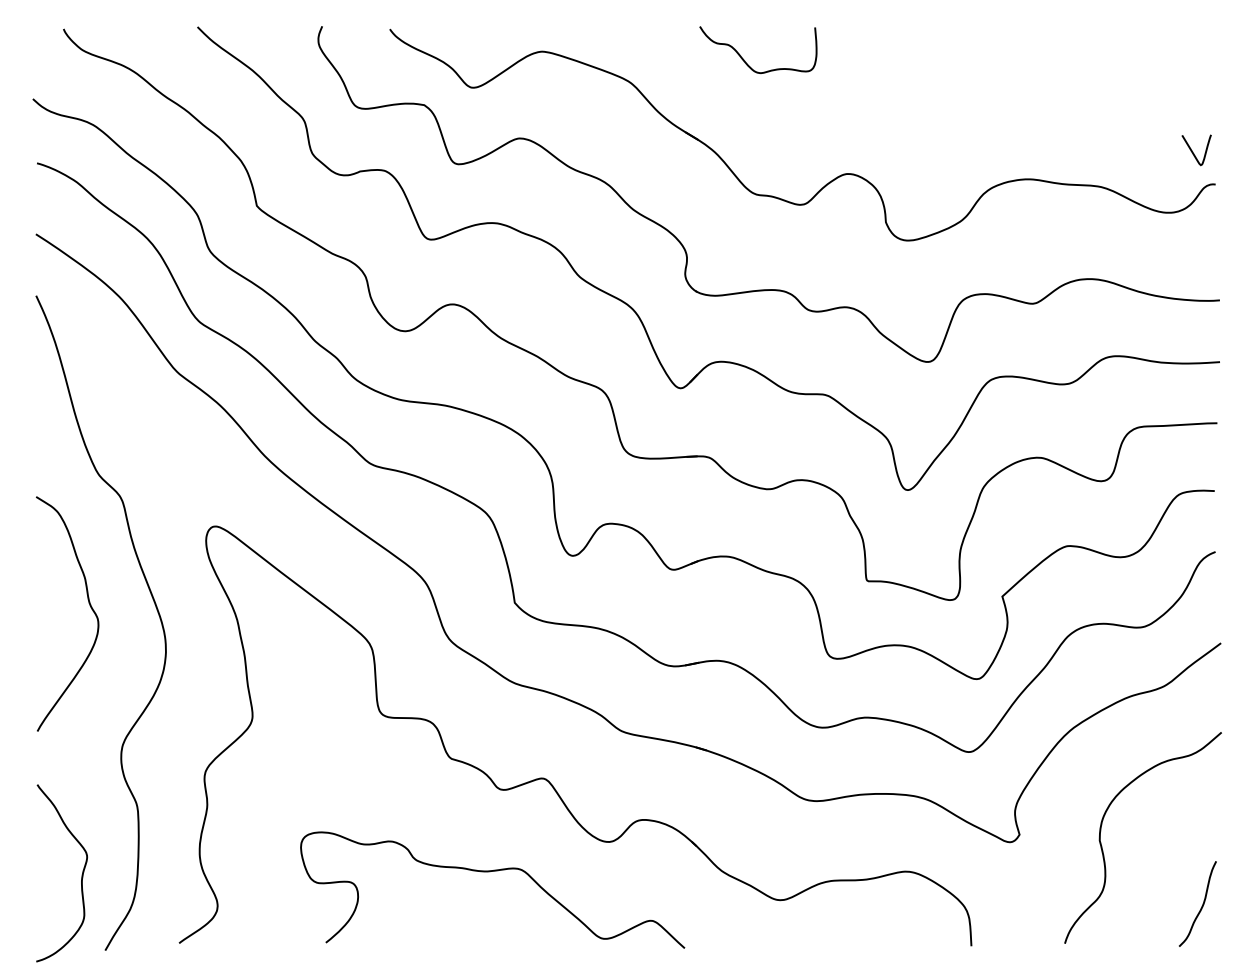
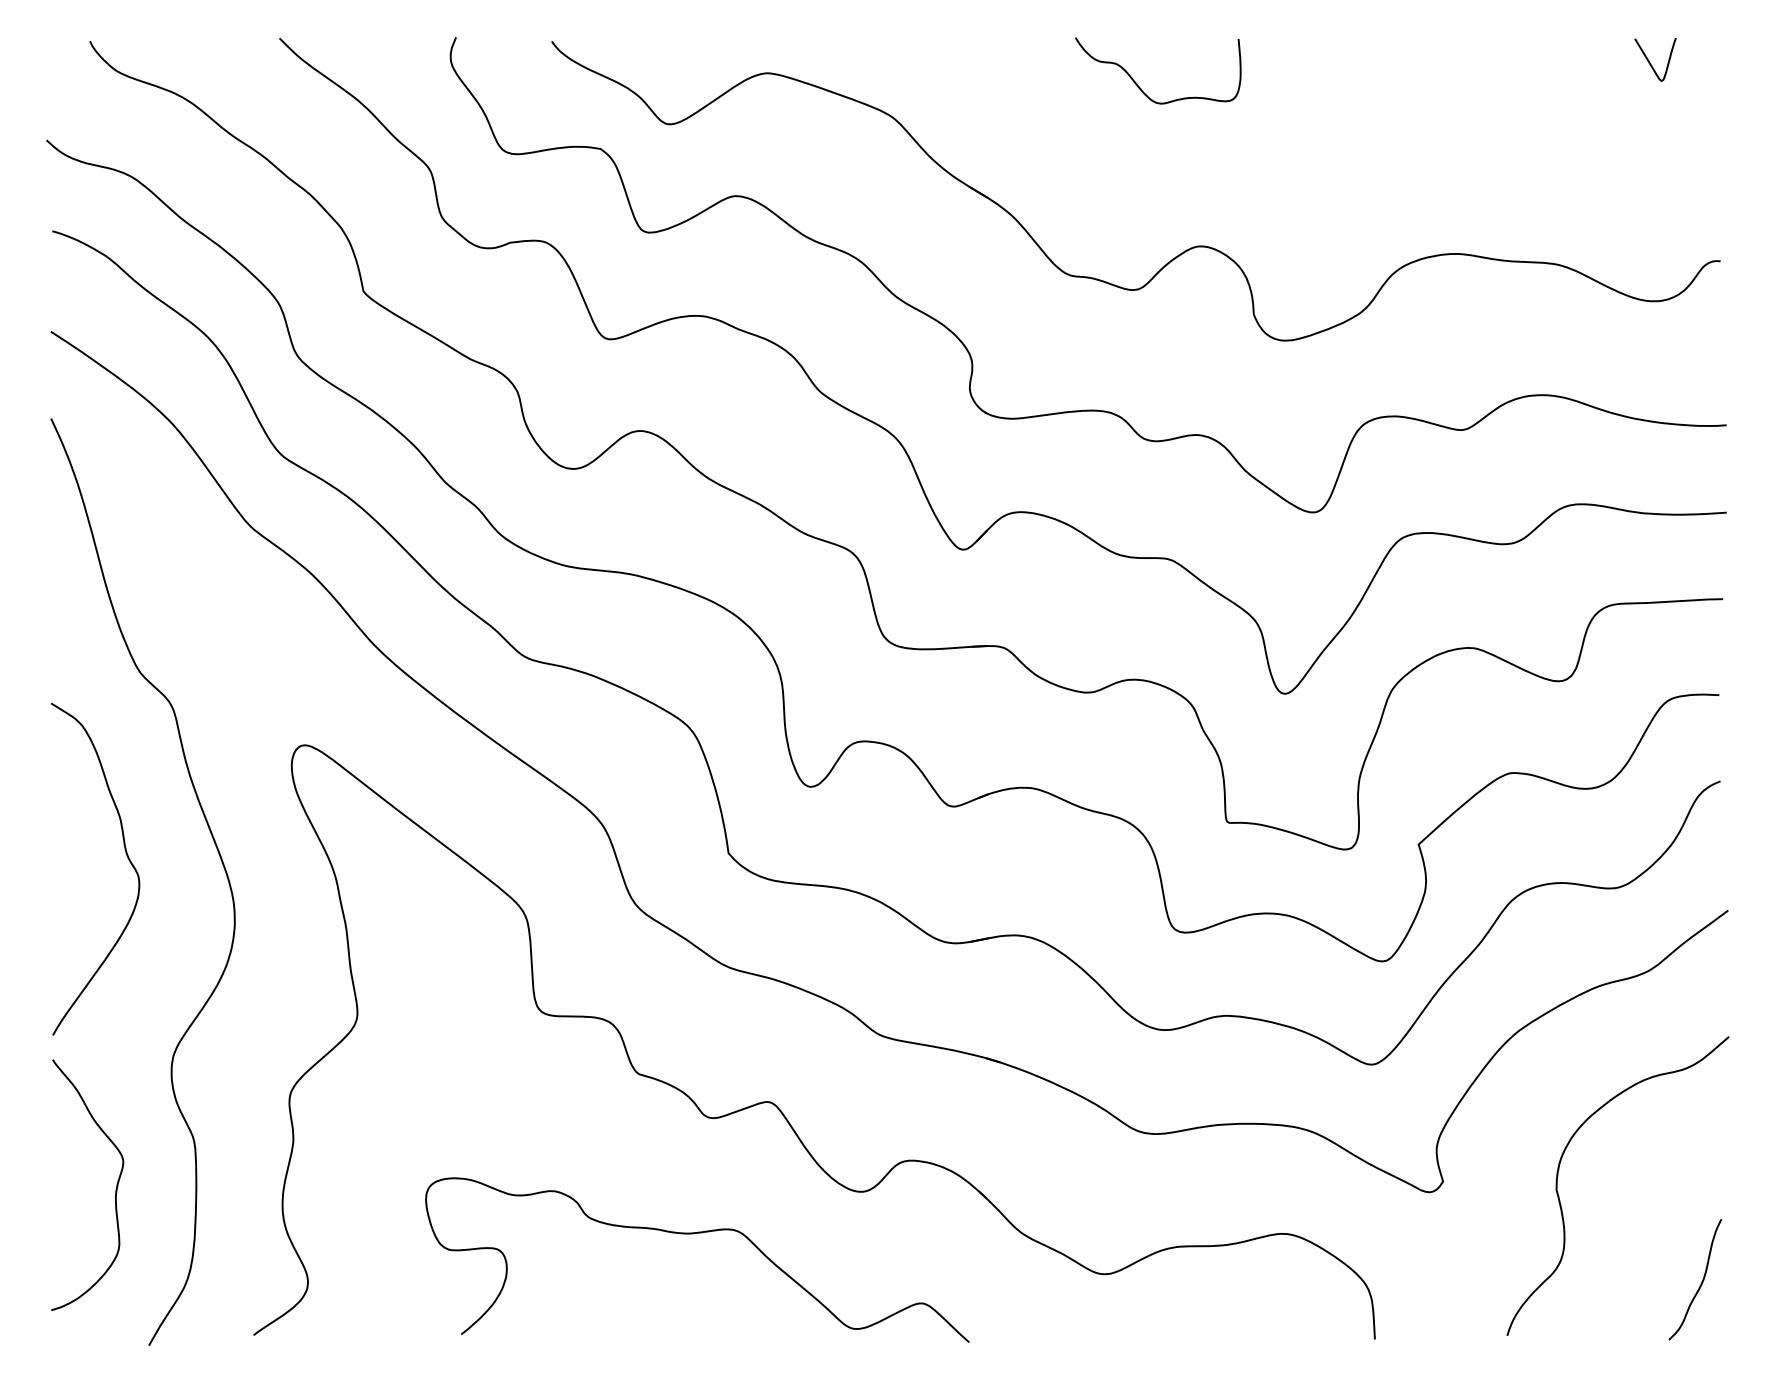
curve: (744, 59) -> (1138, 84), moved
curve: (1193, 152) -> (1651, 63), moved
curve: (81, 874) -> (115, 1186), moved

